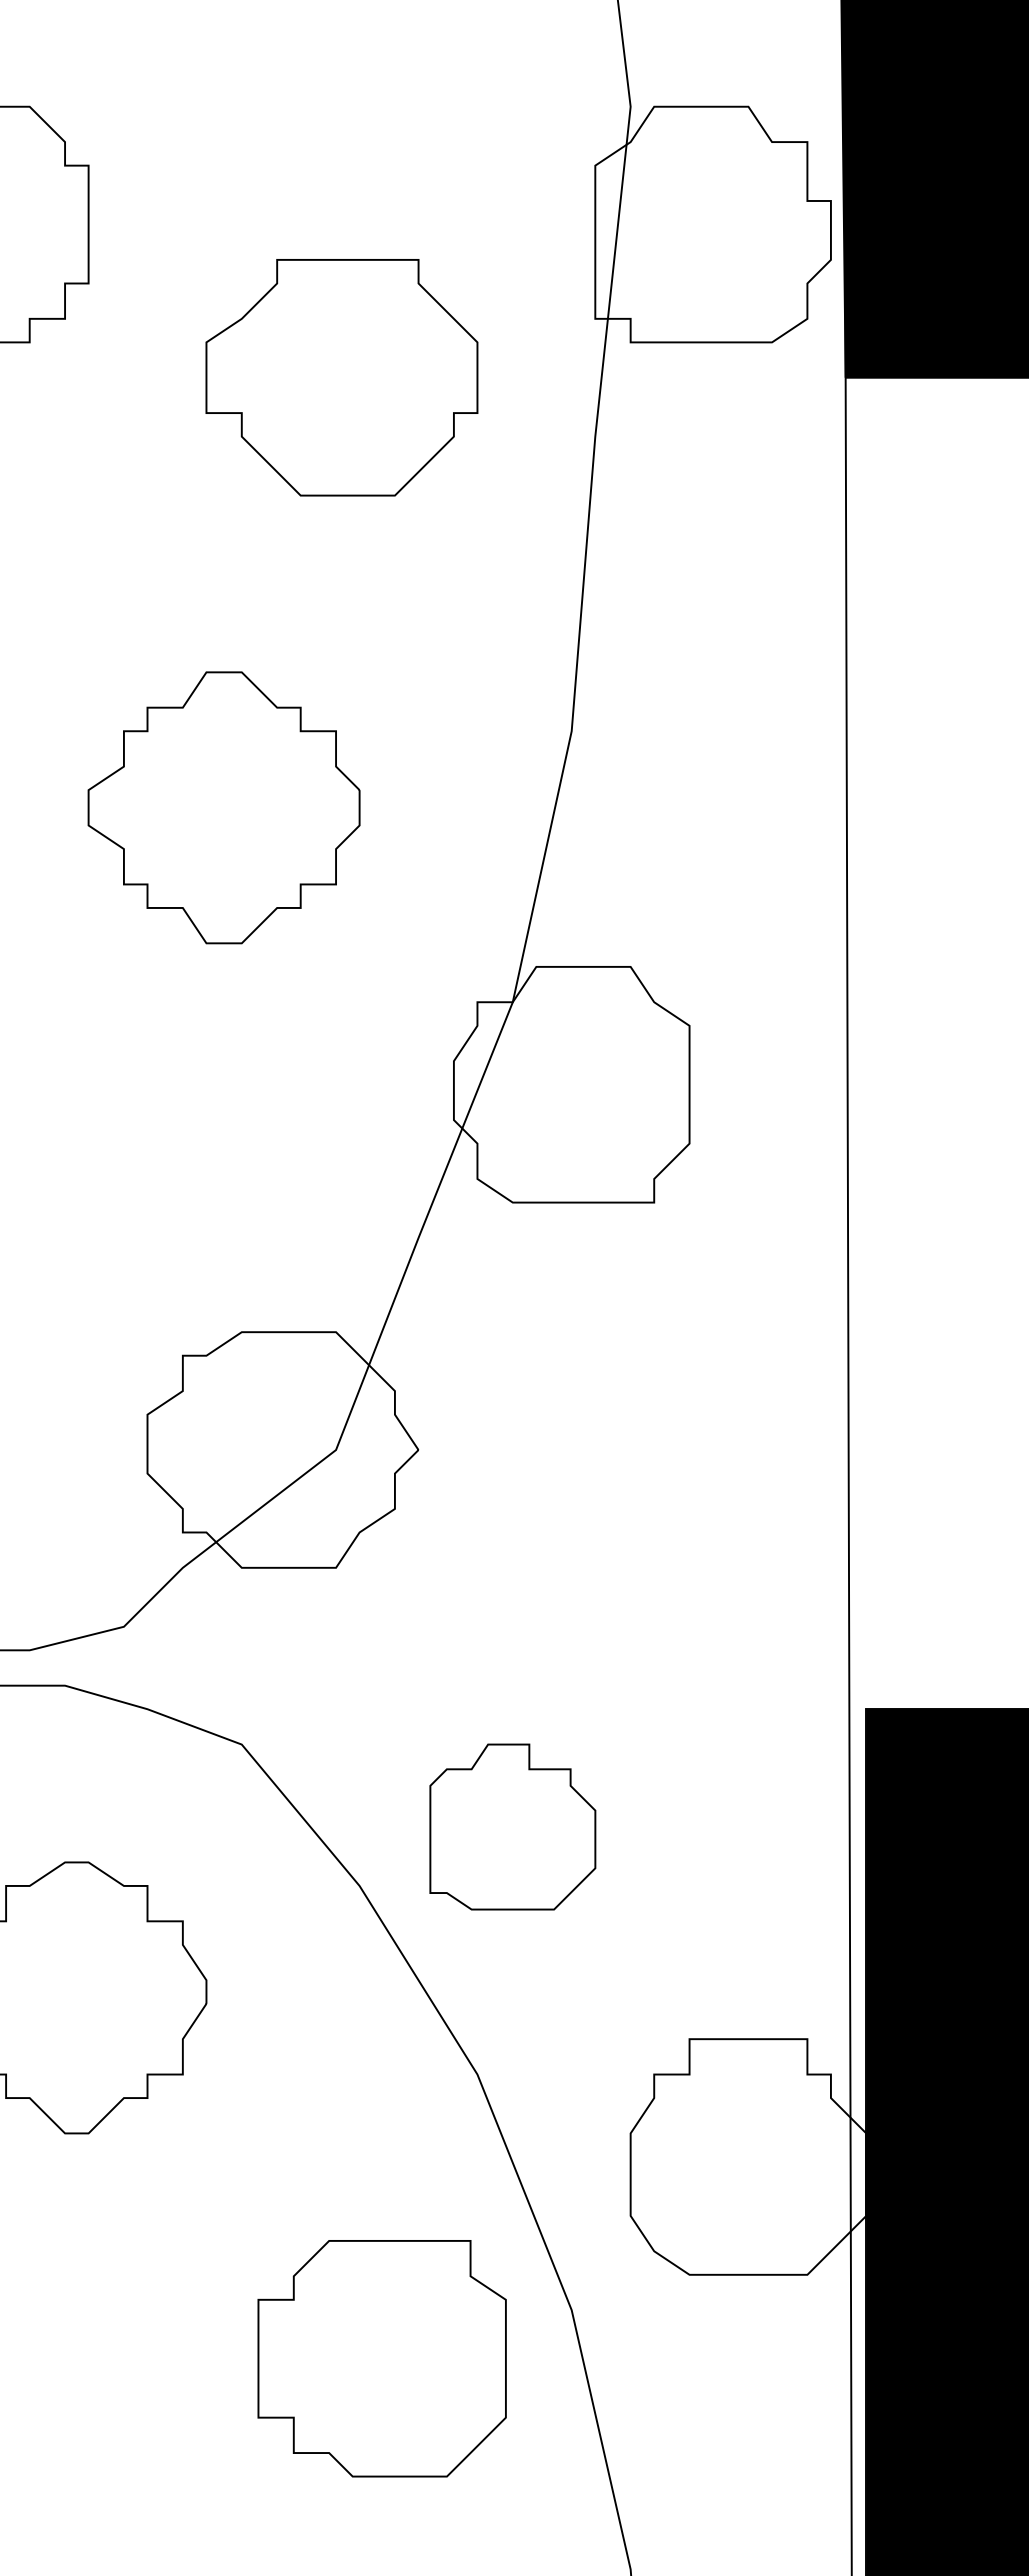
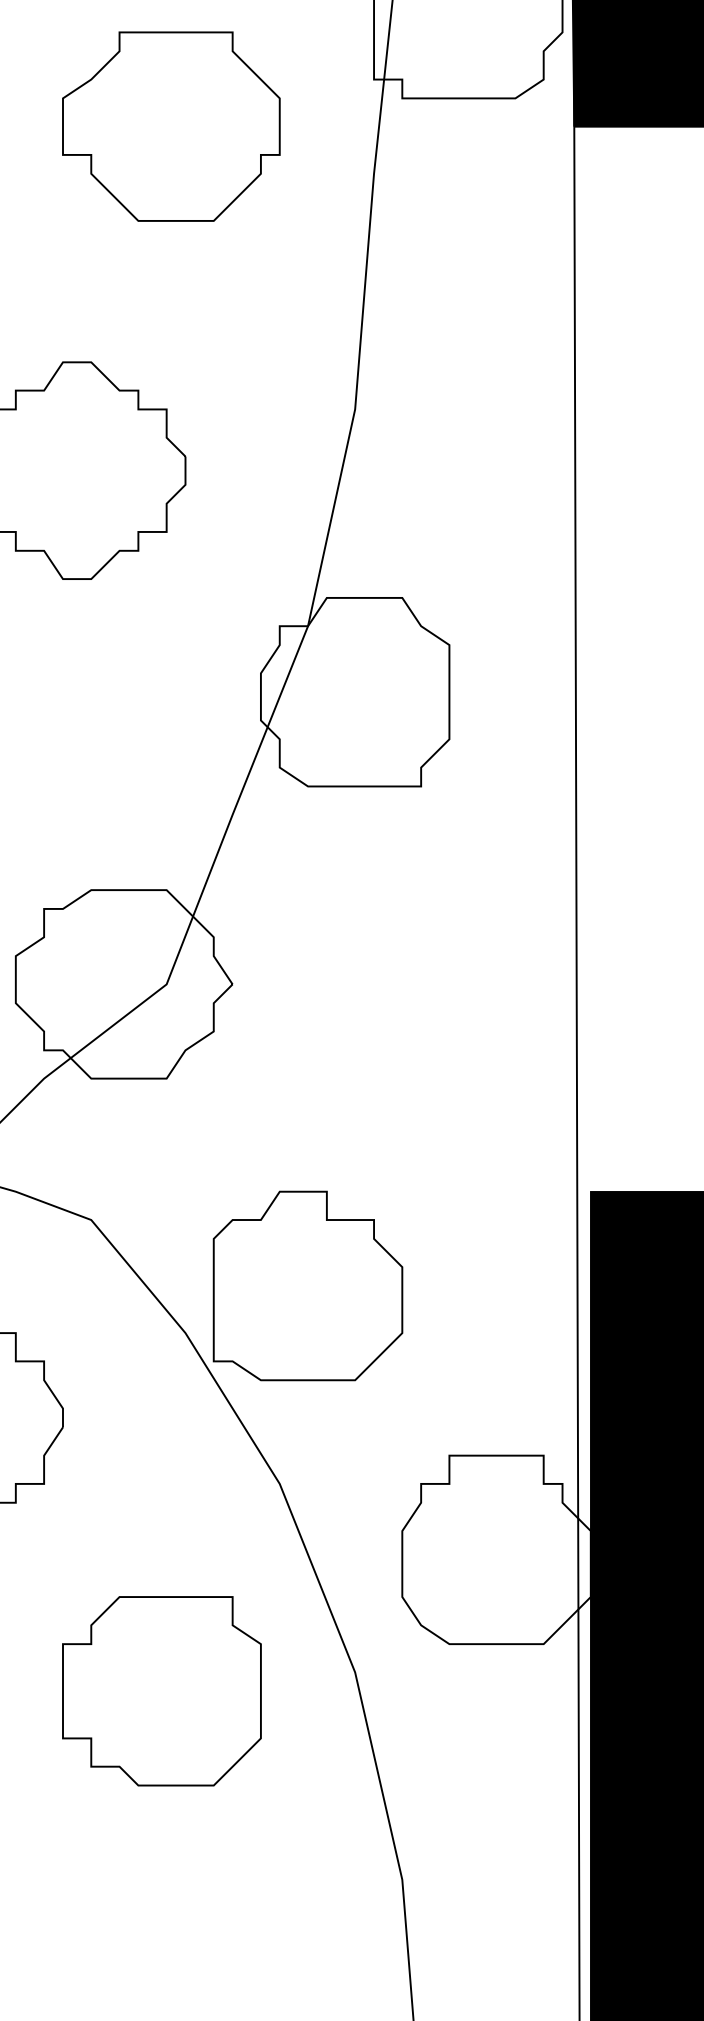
part: (512, 1826) -> (307, 1285), size x1.43
part: (381, 2358) -> (161, 1691), moved

